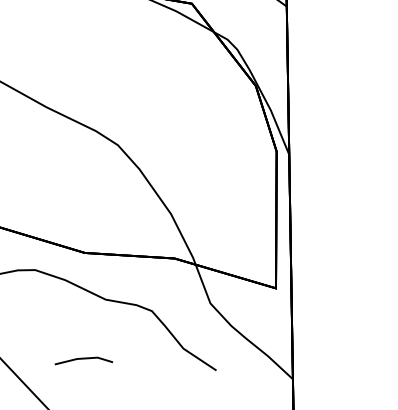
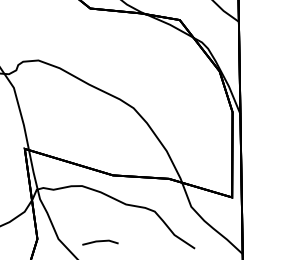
line: (83, 360) -> (100, 242), moved

